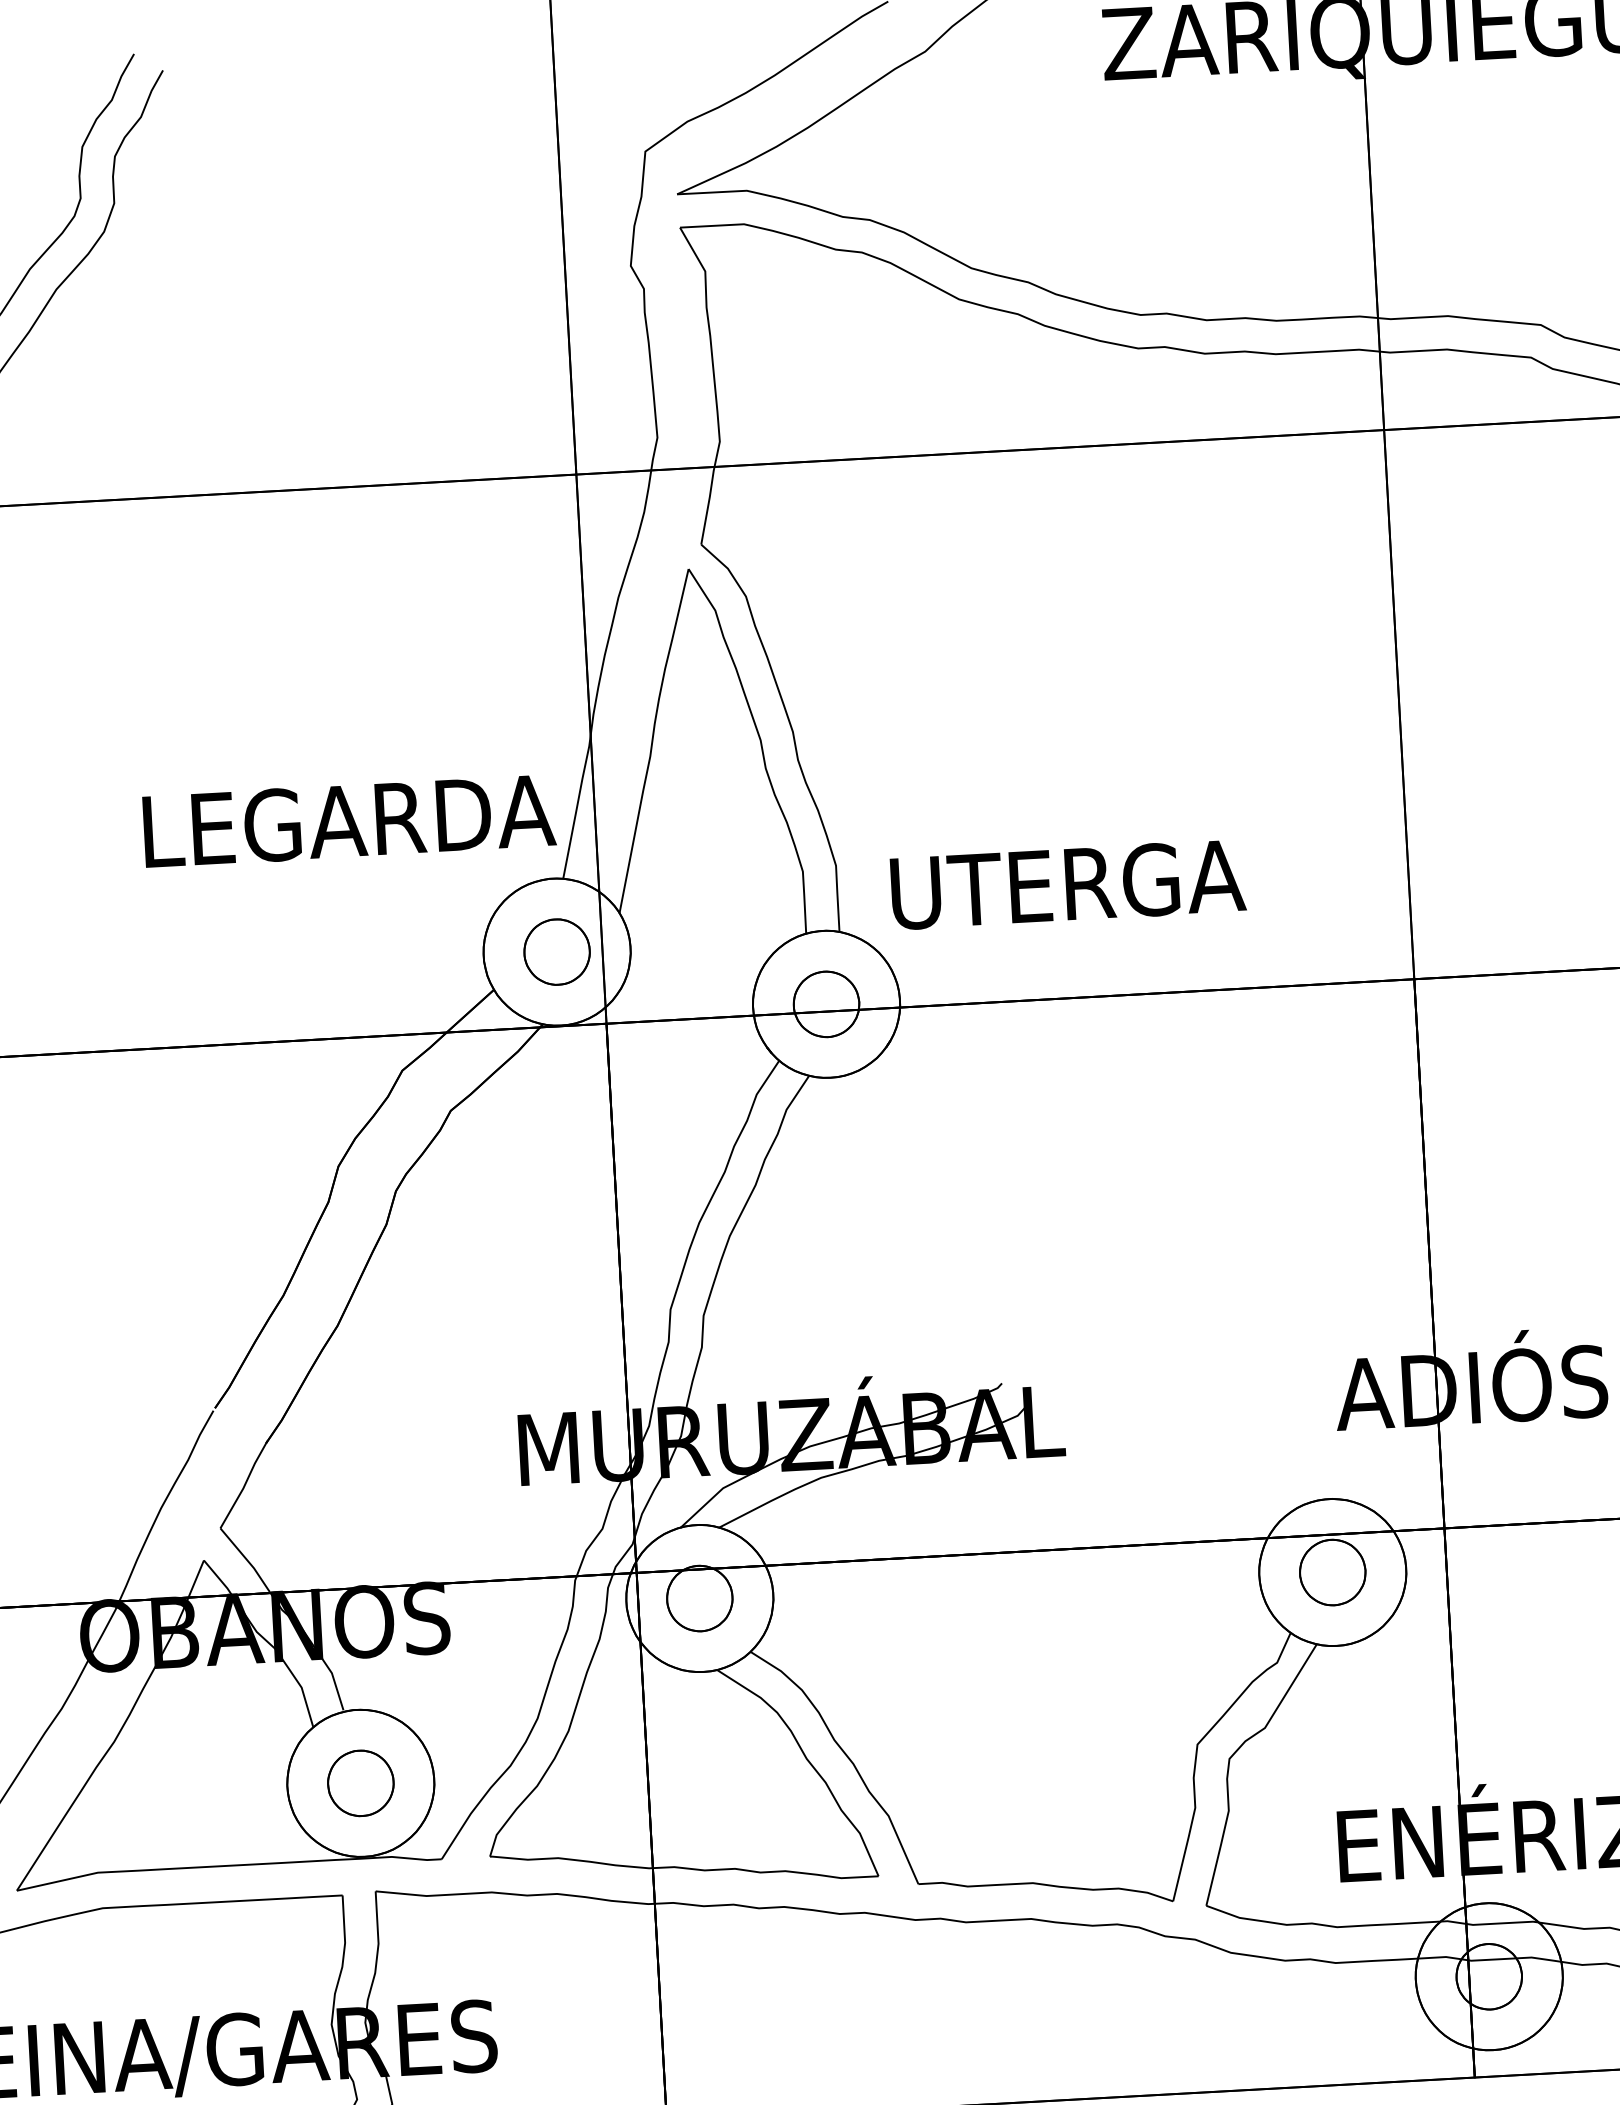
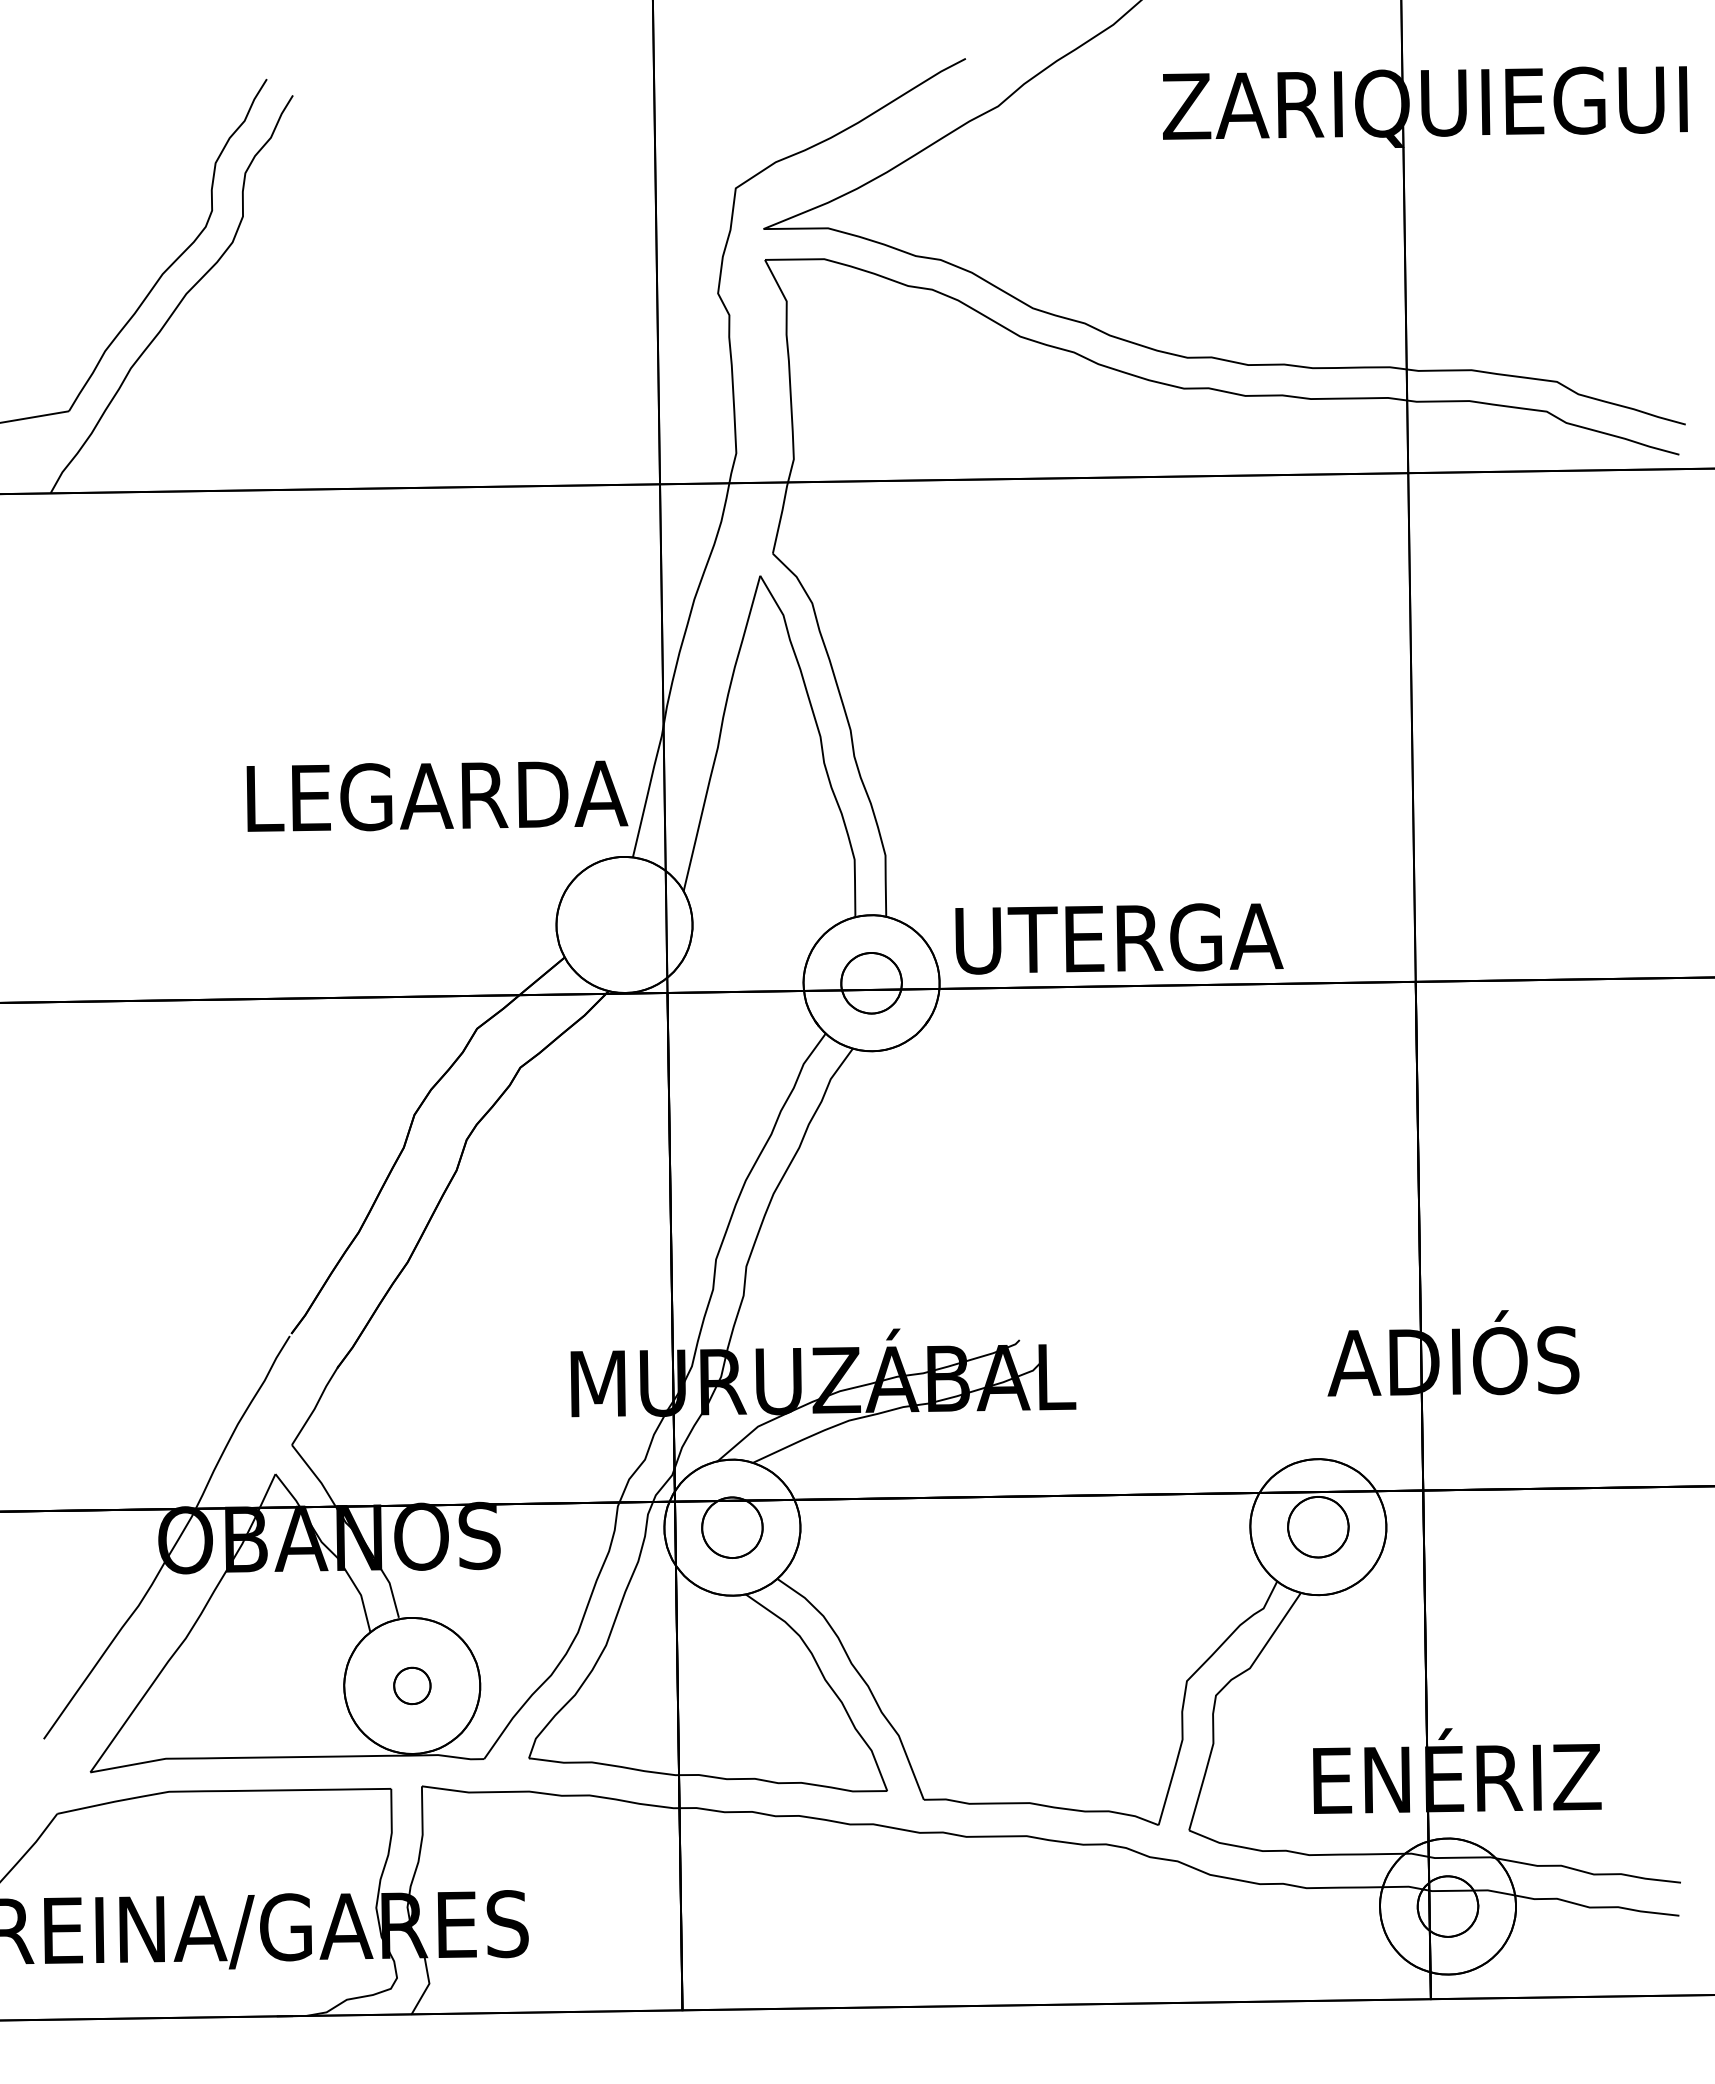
text: (1068, 884) -> (1119, 938), moved
part: (557, 951) -> (624, 924), removed
part: (361, 1782) -> (412, 1685), size x0.6

